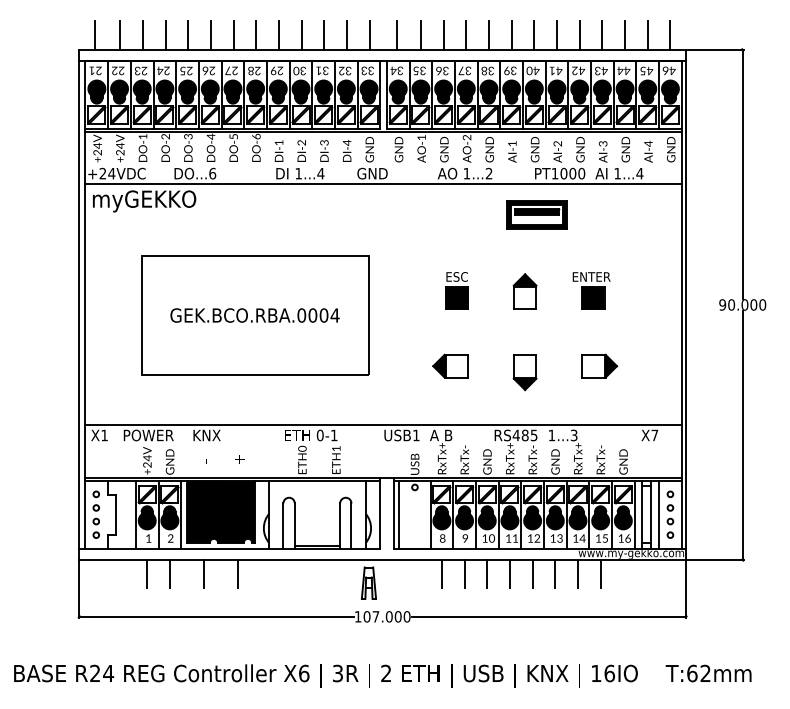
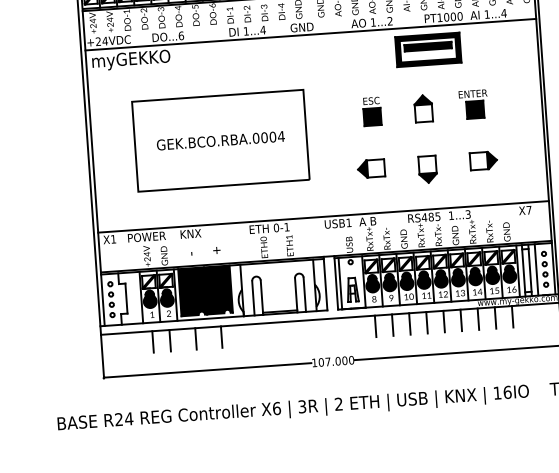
part: (536, 214) -> (428, 49), size x1.43
line: (623, 574) -> (512, 316), added
part: (368, 582) -> (352, 289), moved

